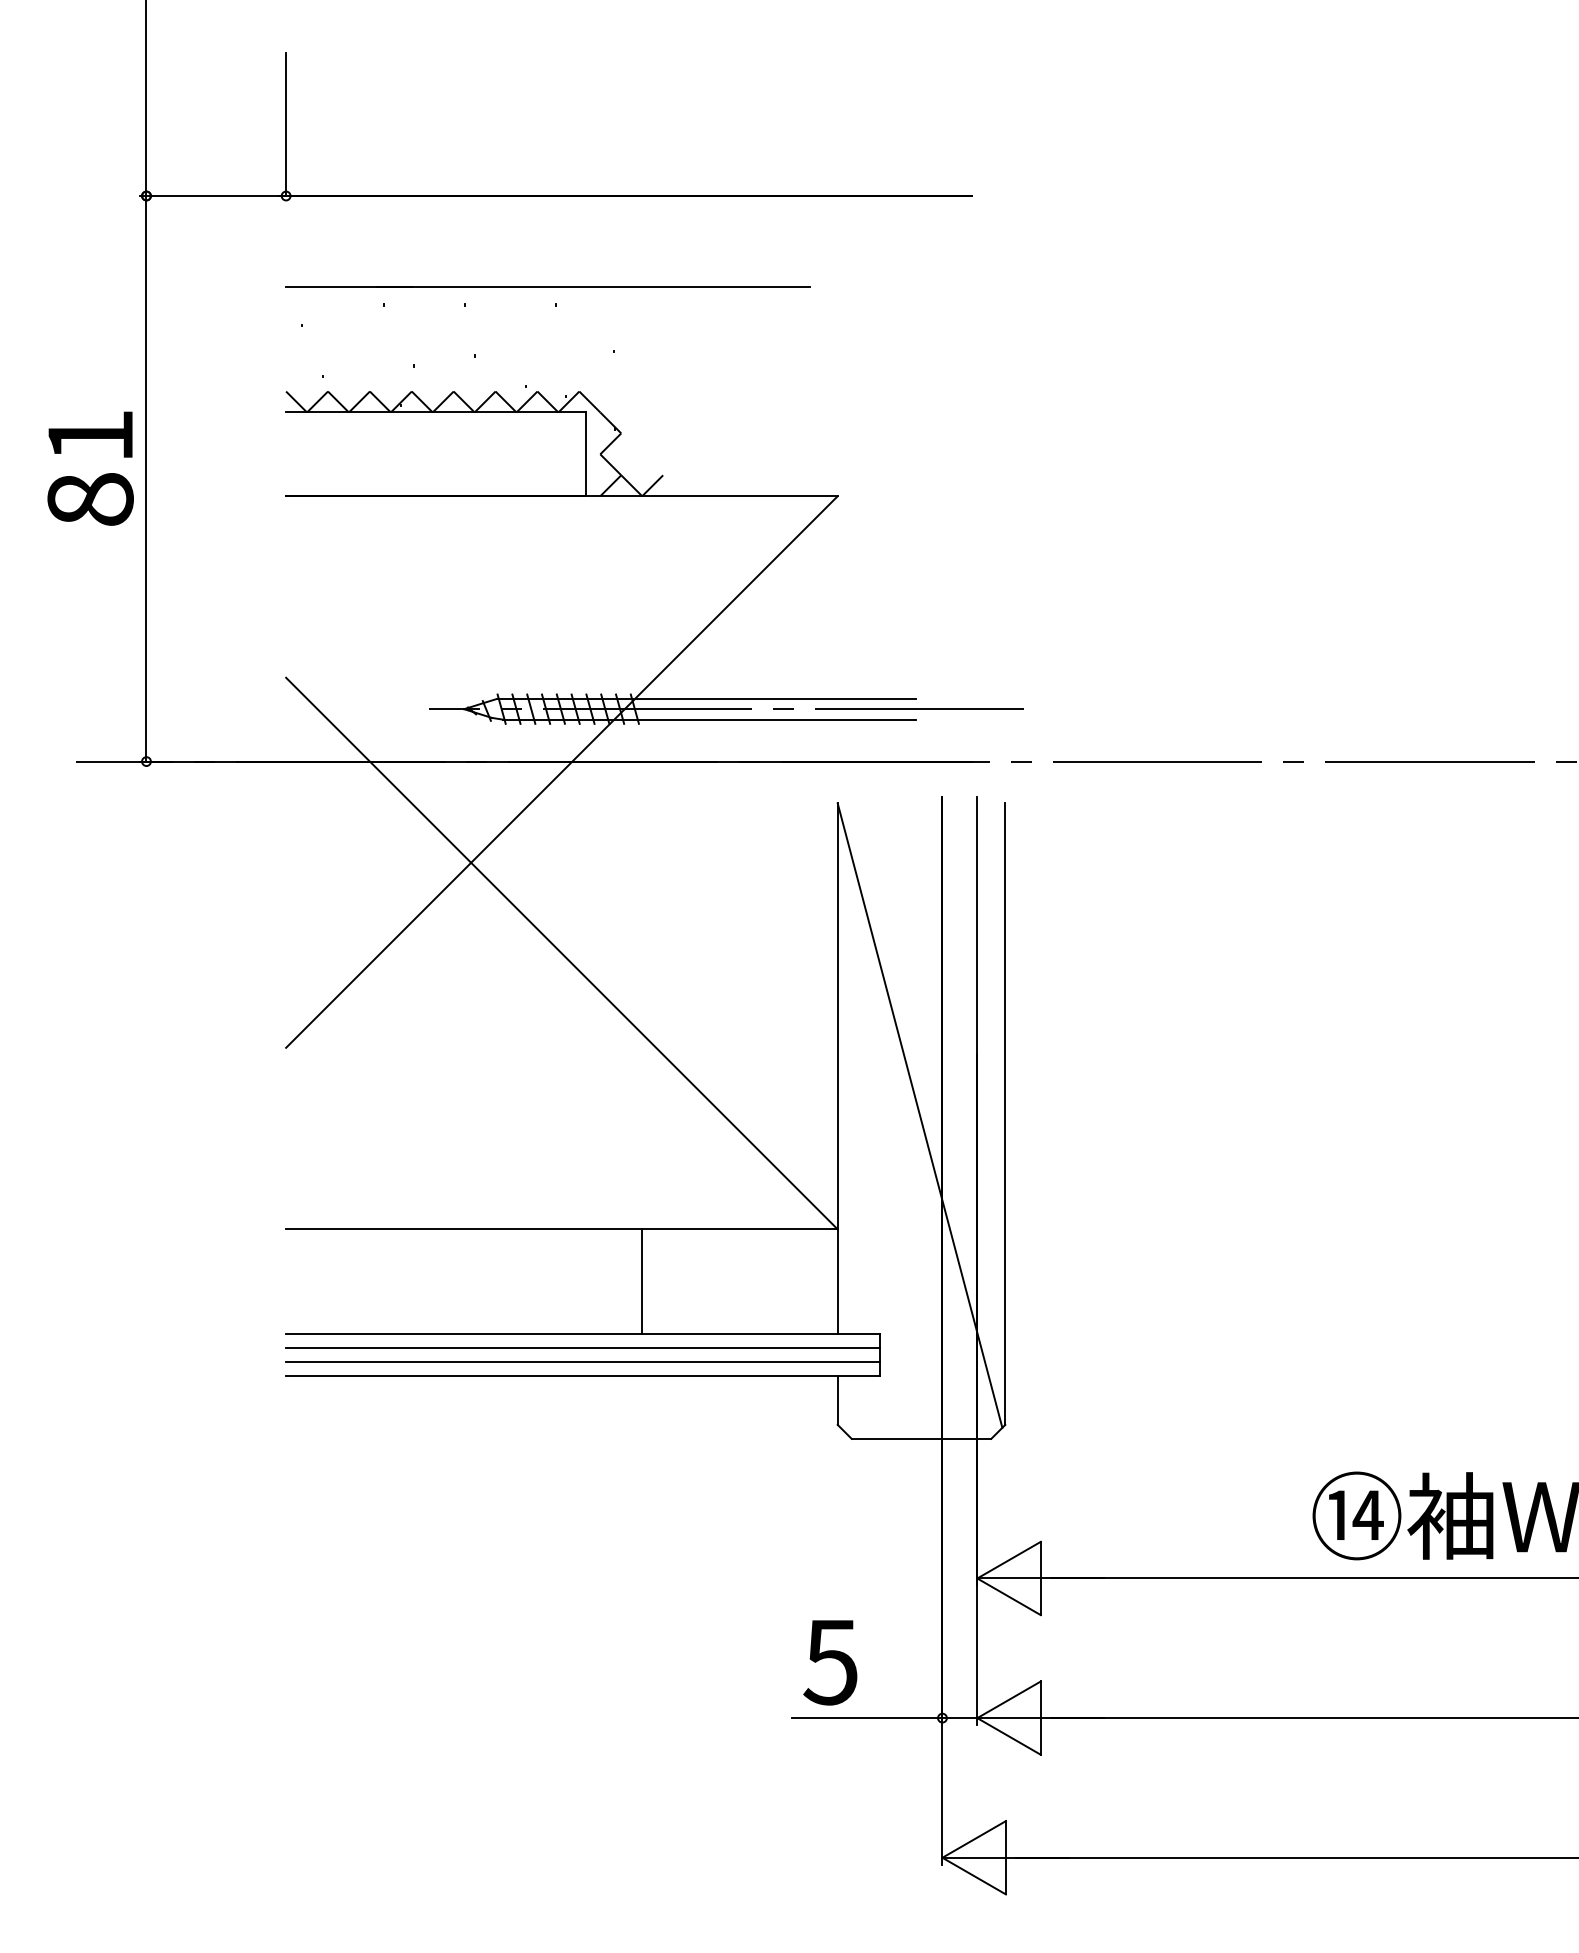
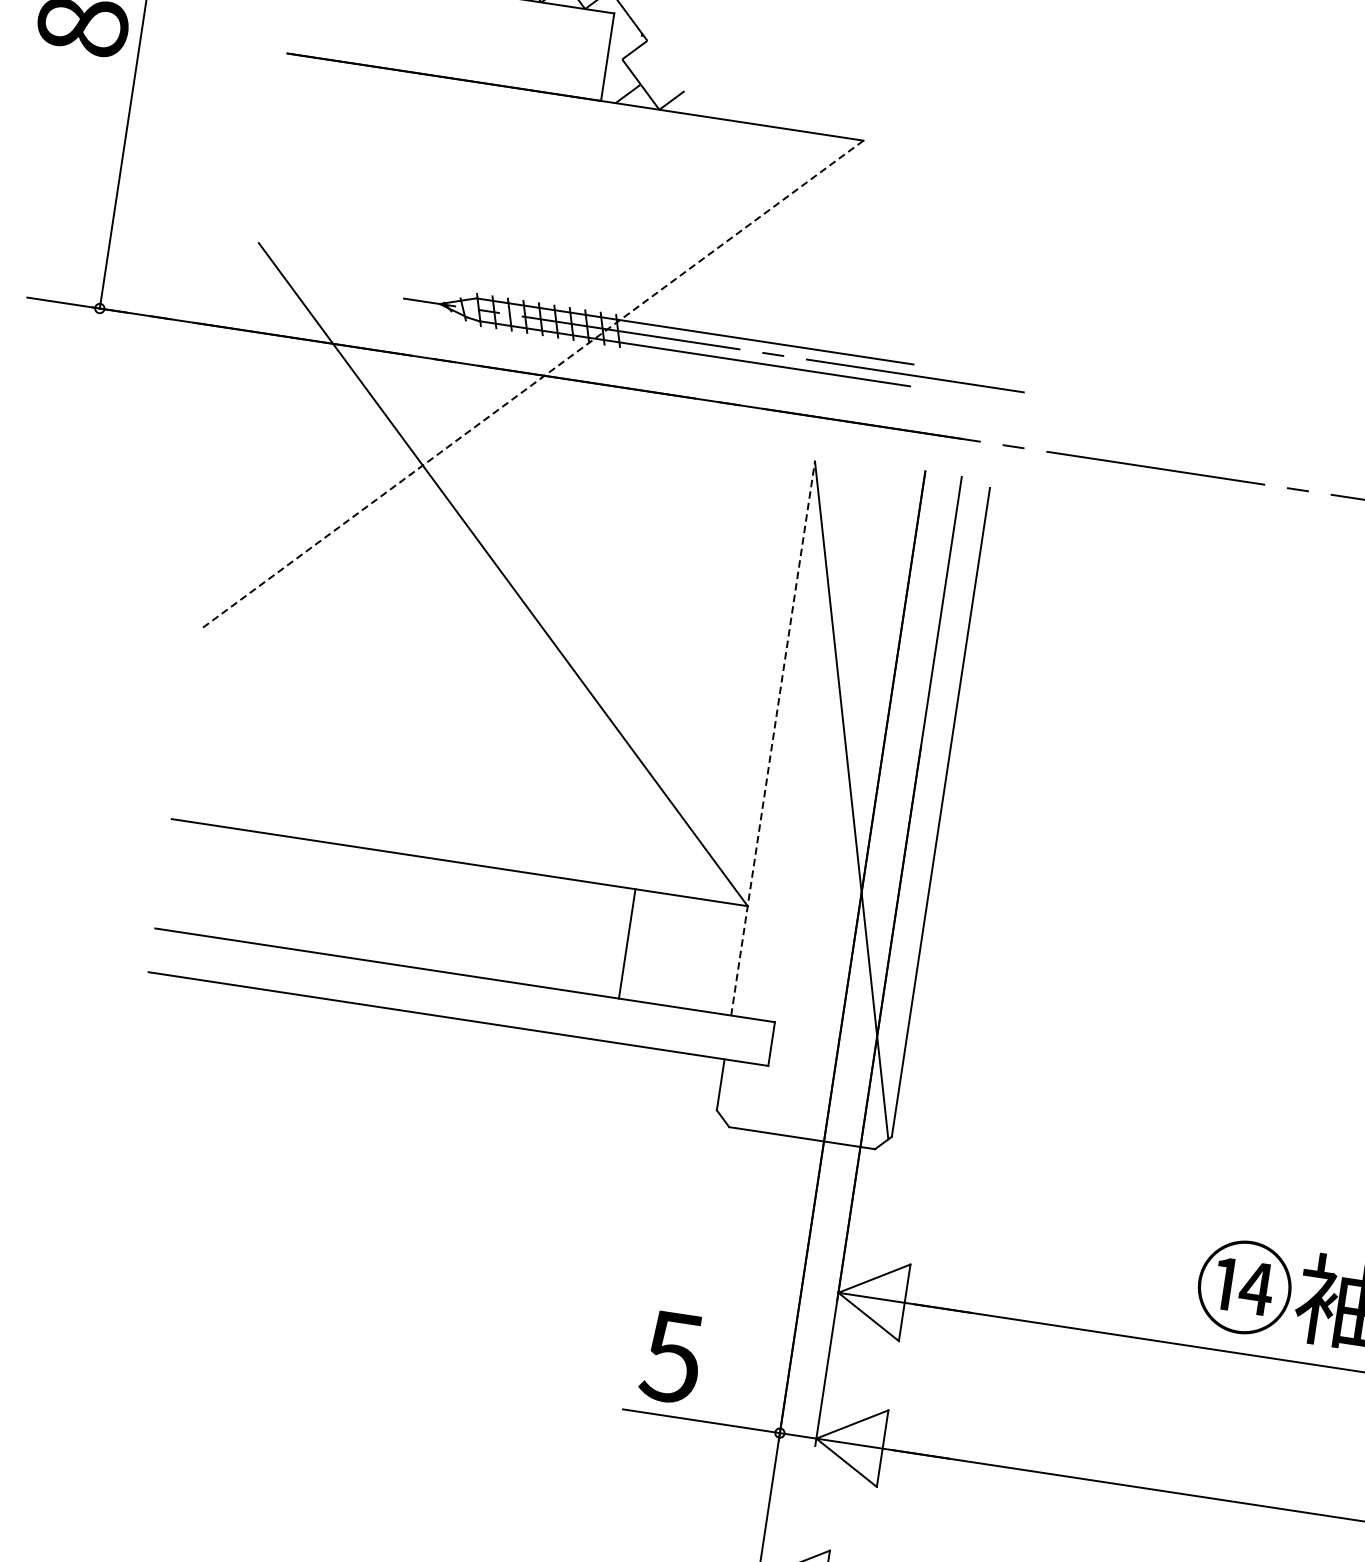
line: (561, 772) -> (531, 385), solid -> dashed
line: (837, 1068) -> (772, 738), solid -> dashed
line: (642, 1281) -> (627, 943), moved
line: (582, 1348) -> (462, 990), removed
line: (582, 1362) -> (460, 1004), removed

